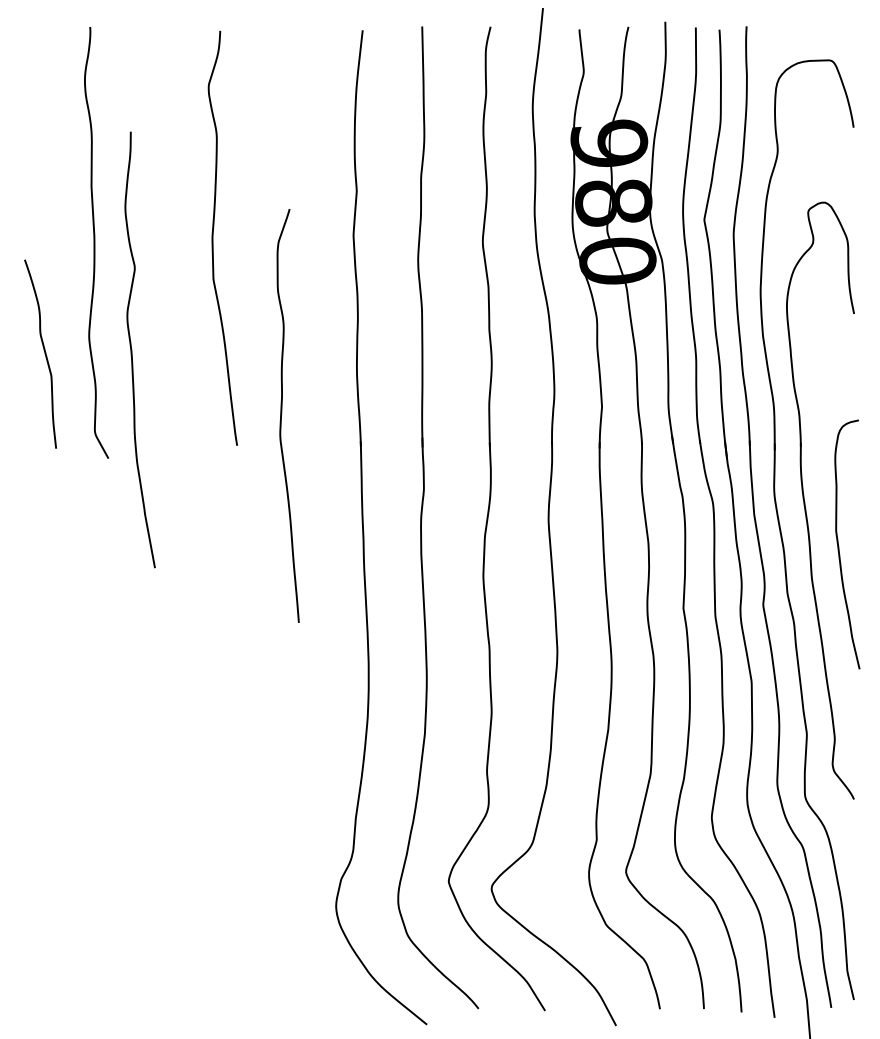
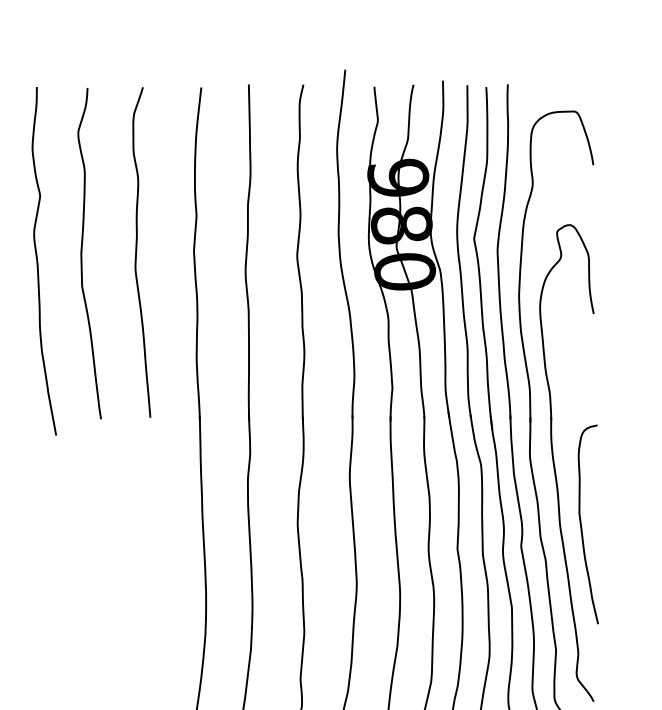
curve: (132, 349) -> (38, 260), moved
curve: (282, 413) -> (137, 250), moved
curve: (839, 546) -> (582, 526), moved

